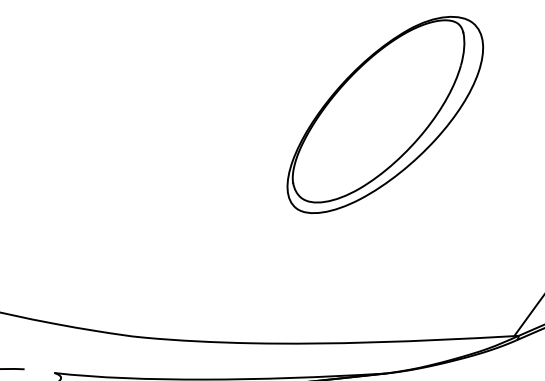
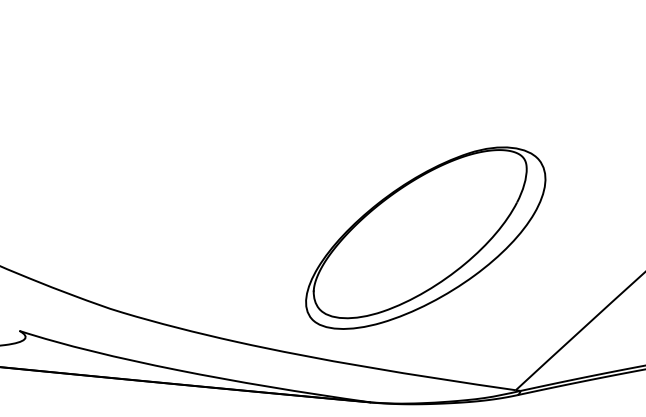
part: (384, 113) -> (425, 237), moved

